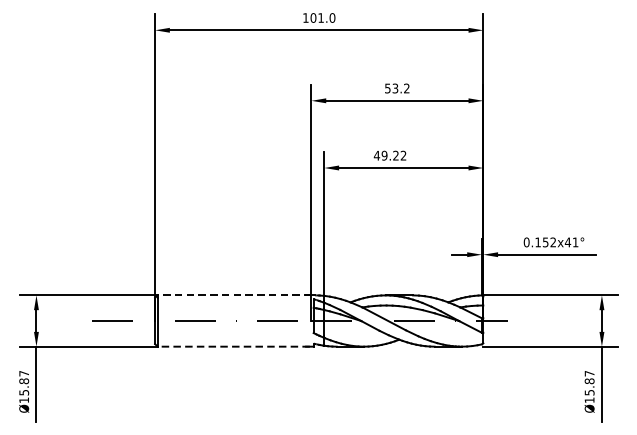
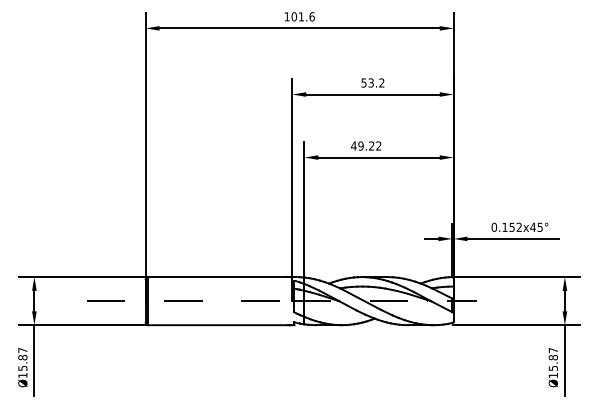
text: (331, 17) -> (311, 16), 101.0 -> 101.6
text: (574, 242) -> (539, 227), 0.152x41° -> 0.152x45°
line: (233, 295) -> (219, 277), dashed -> solid
line: (233, 347) -> (219, 325), dashed -> solid

